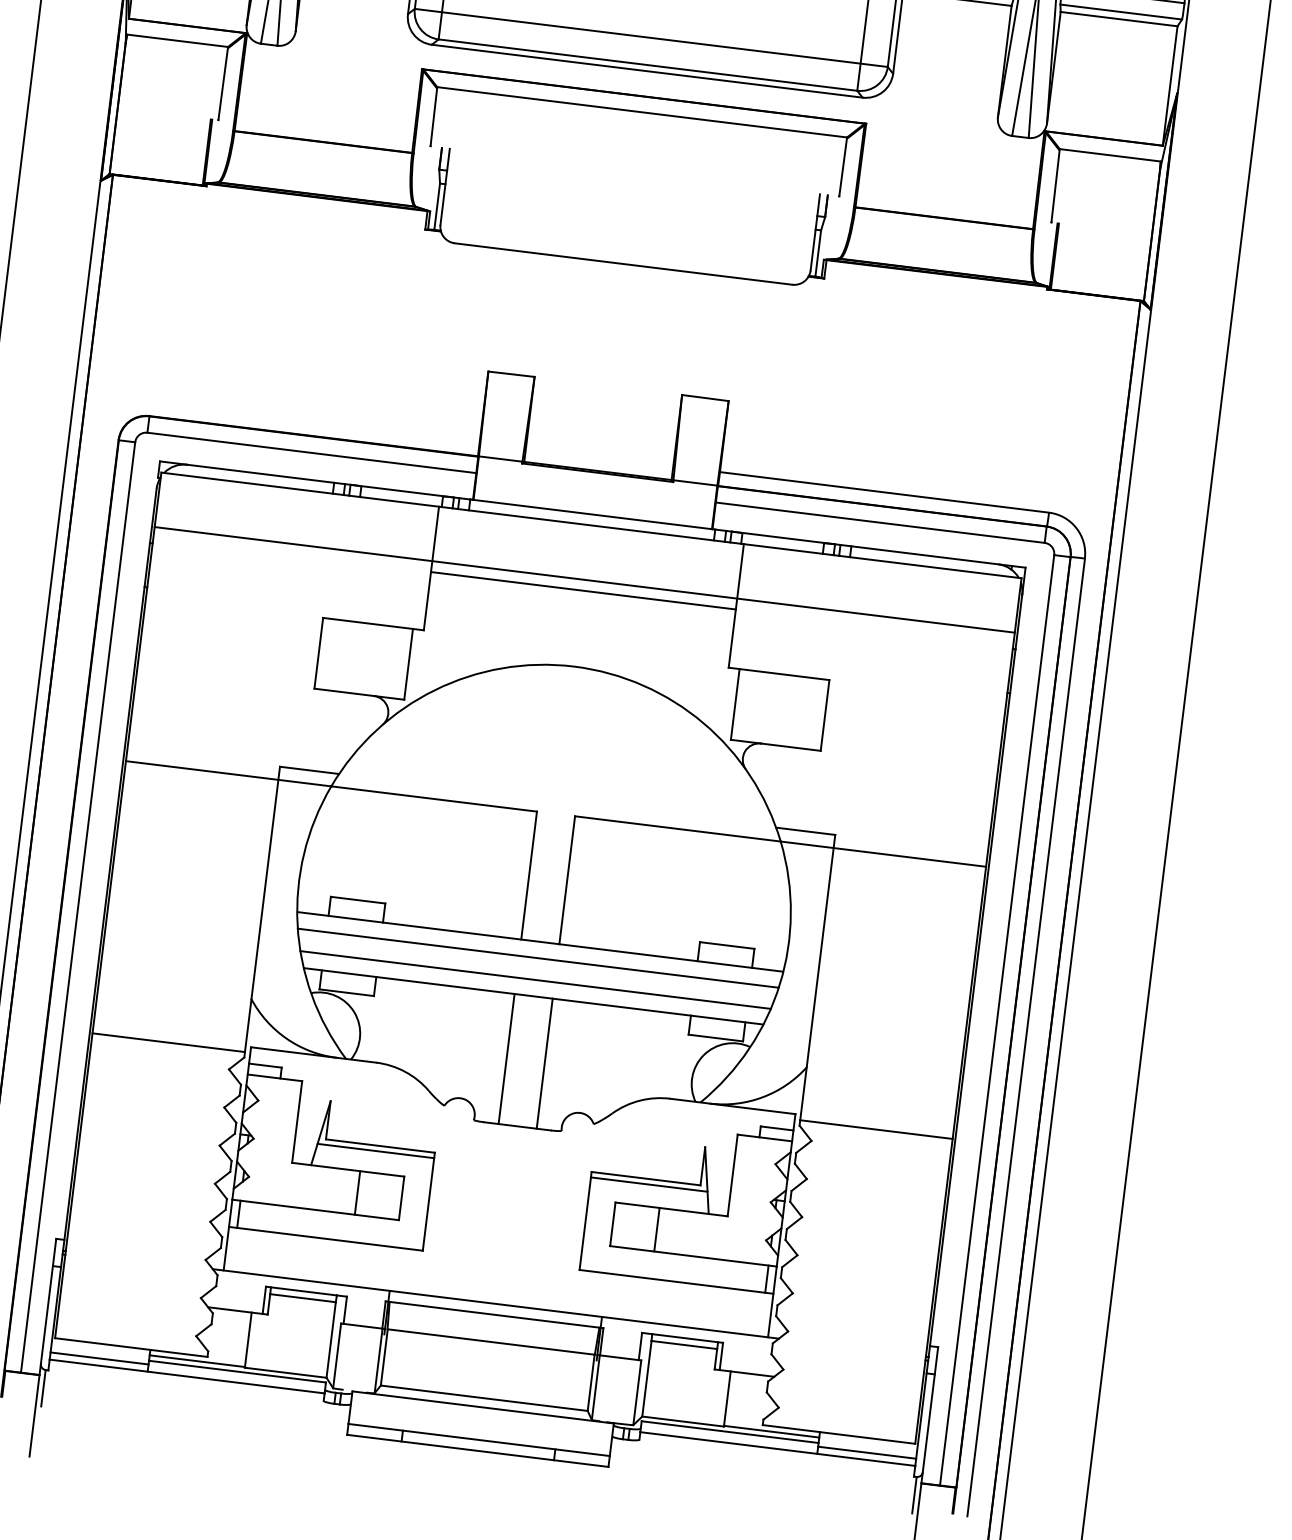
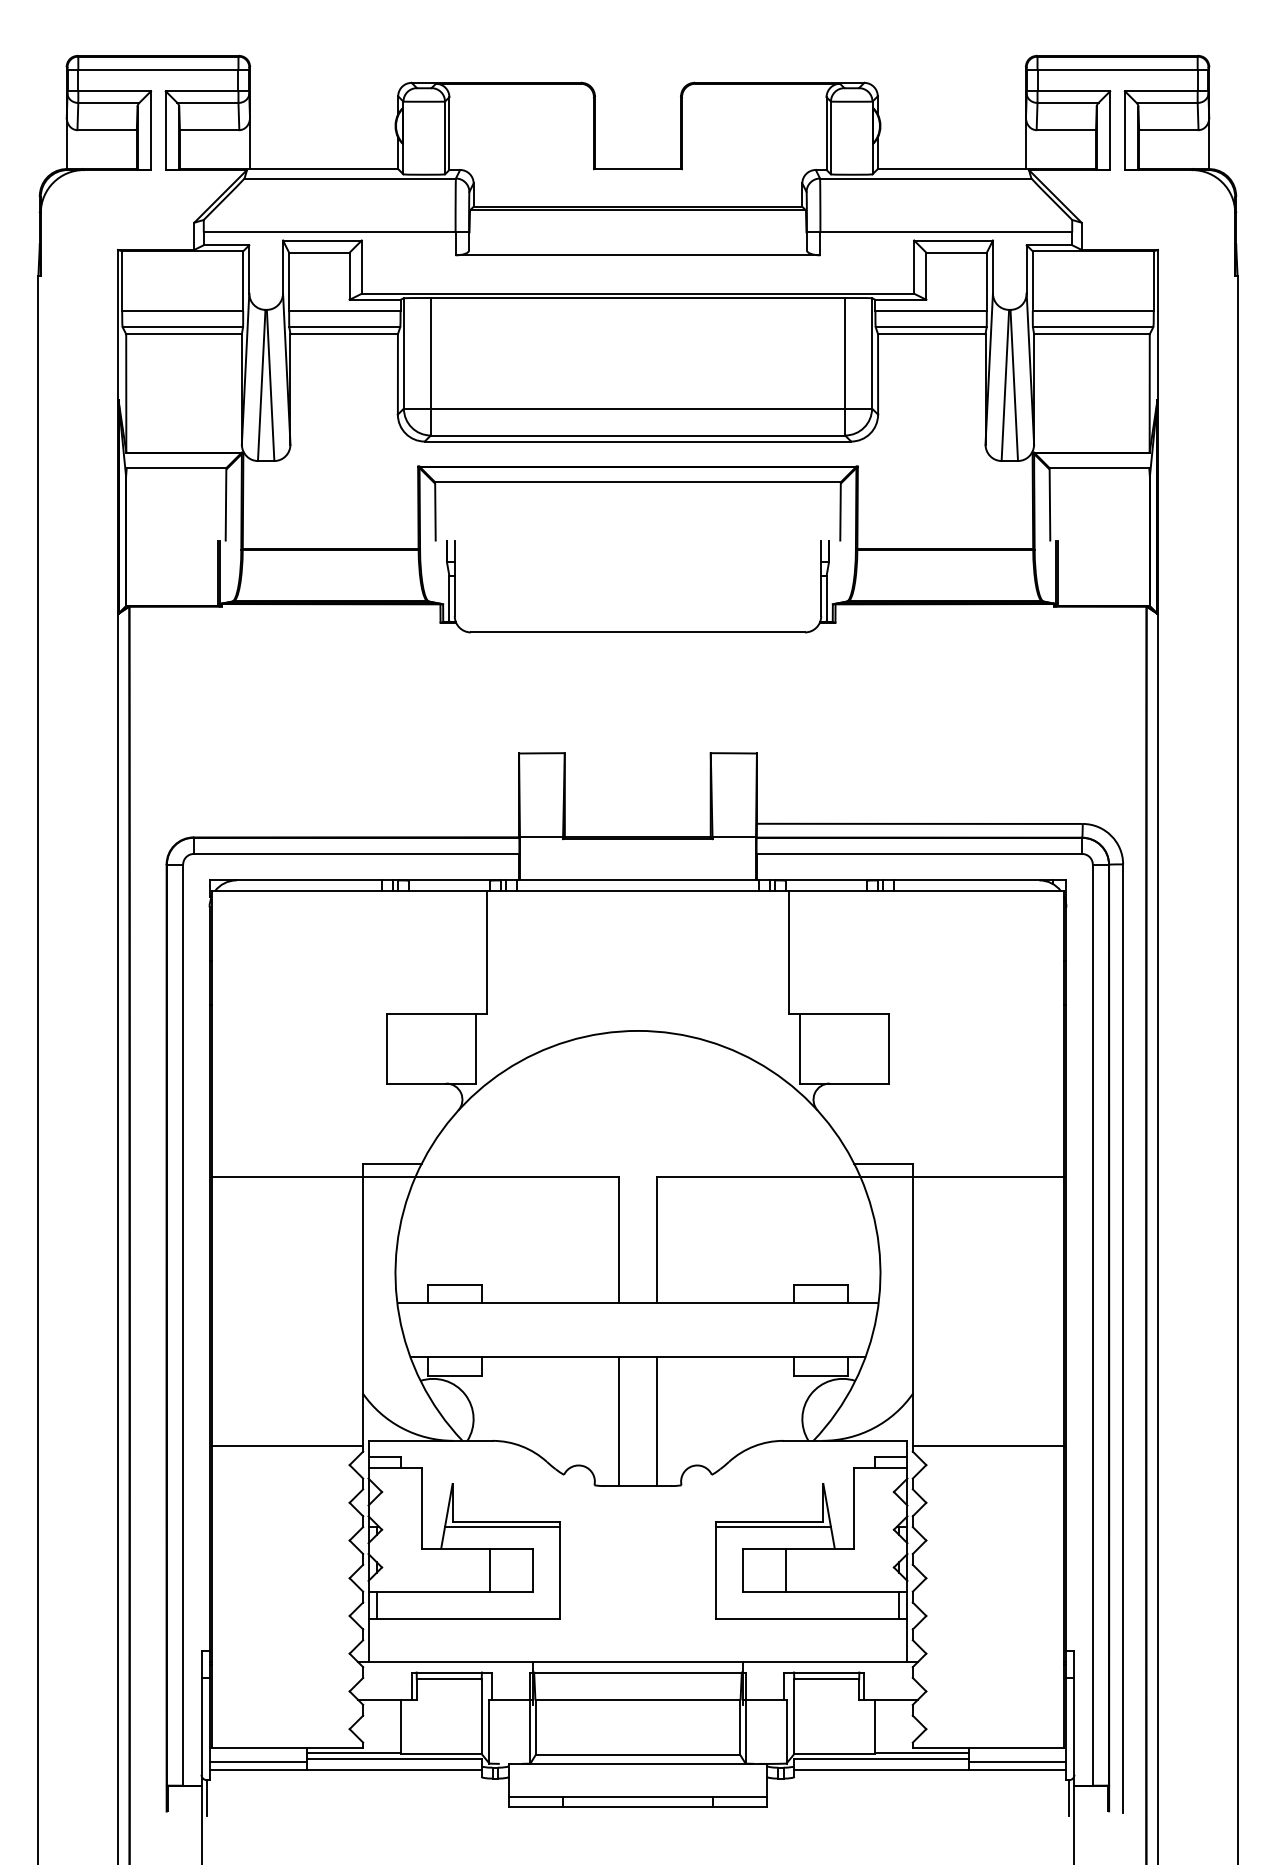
line: (584, 580) -> (637, 945), removed
line: (582, 590) -> (637, 955), removed
line: (537, 958) -> (637, 1319), removed
line: (535, 980) -> (637, 1341), removed

